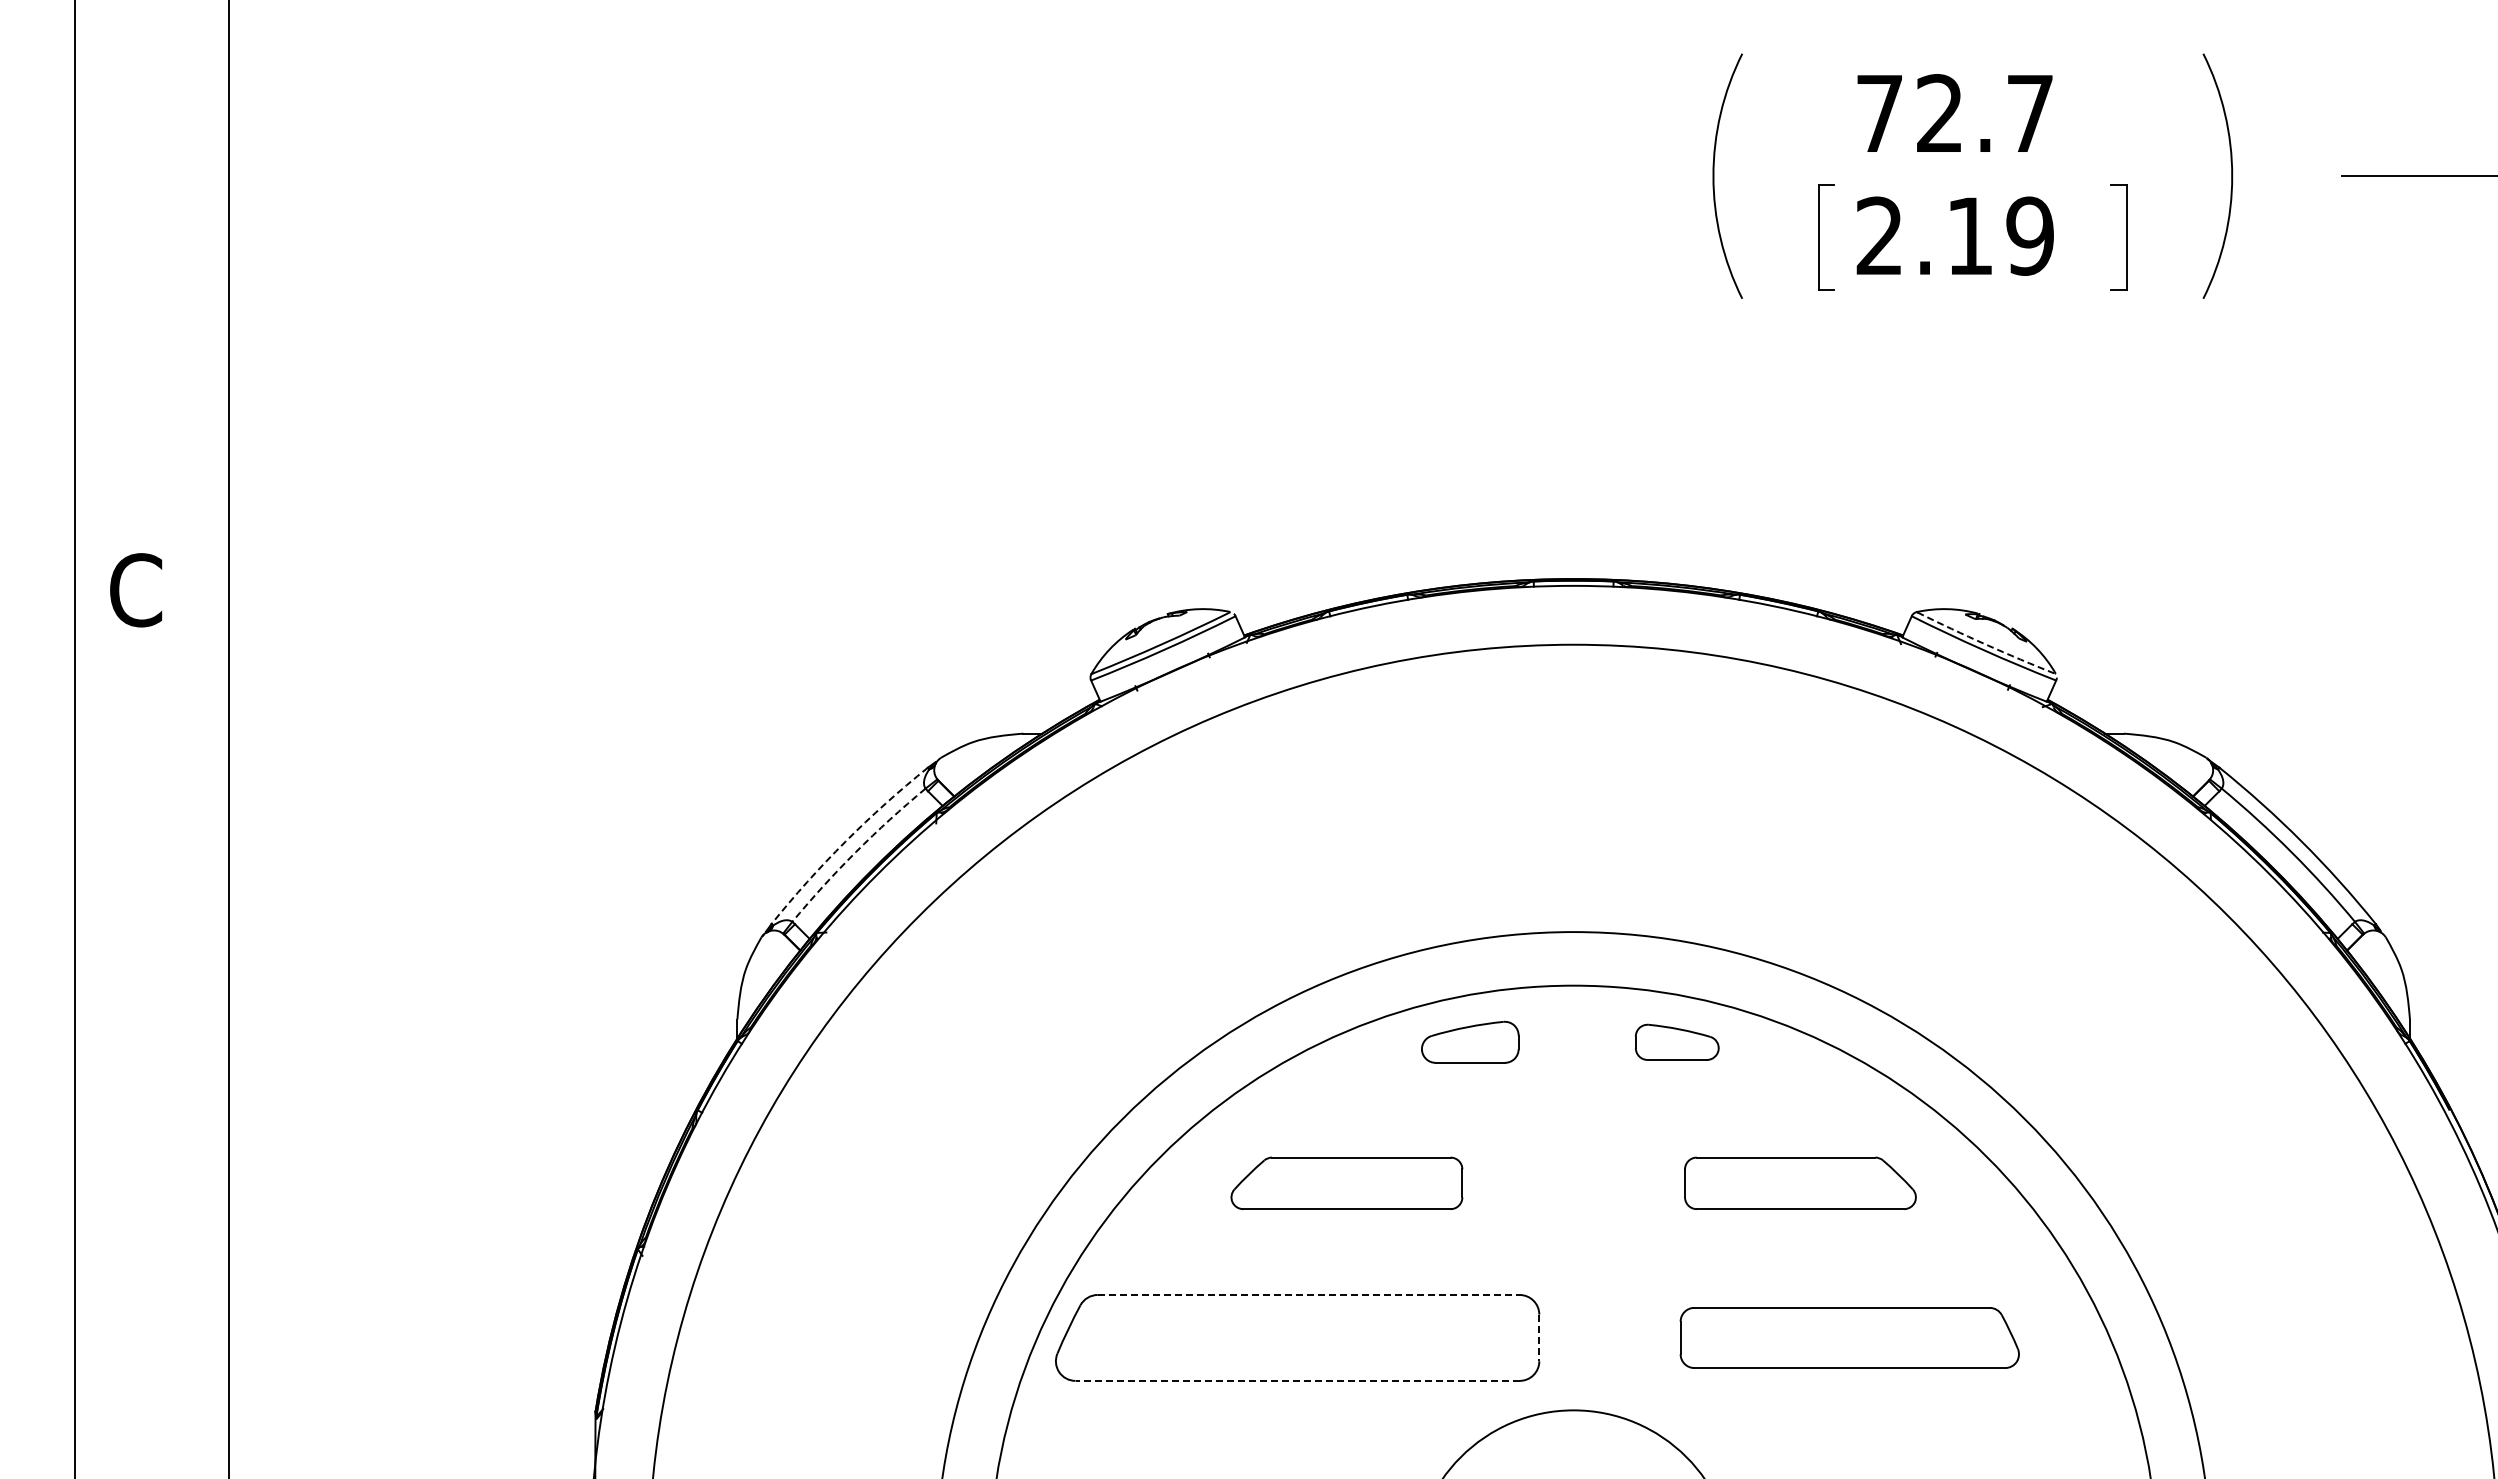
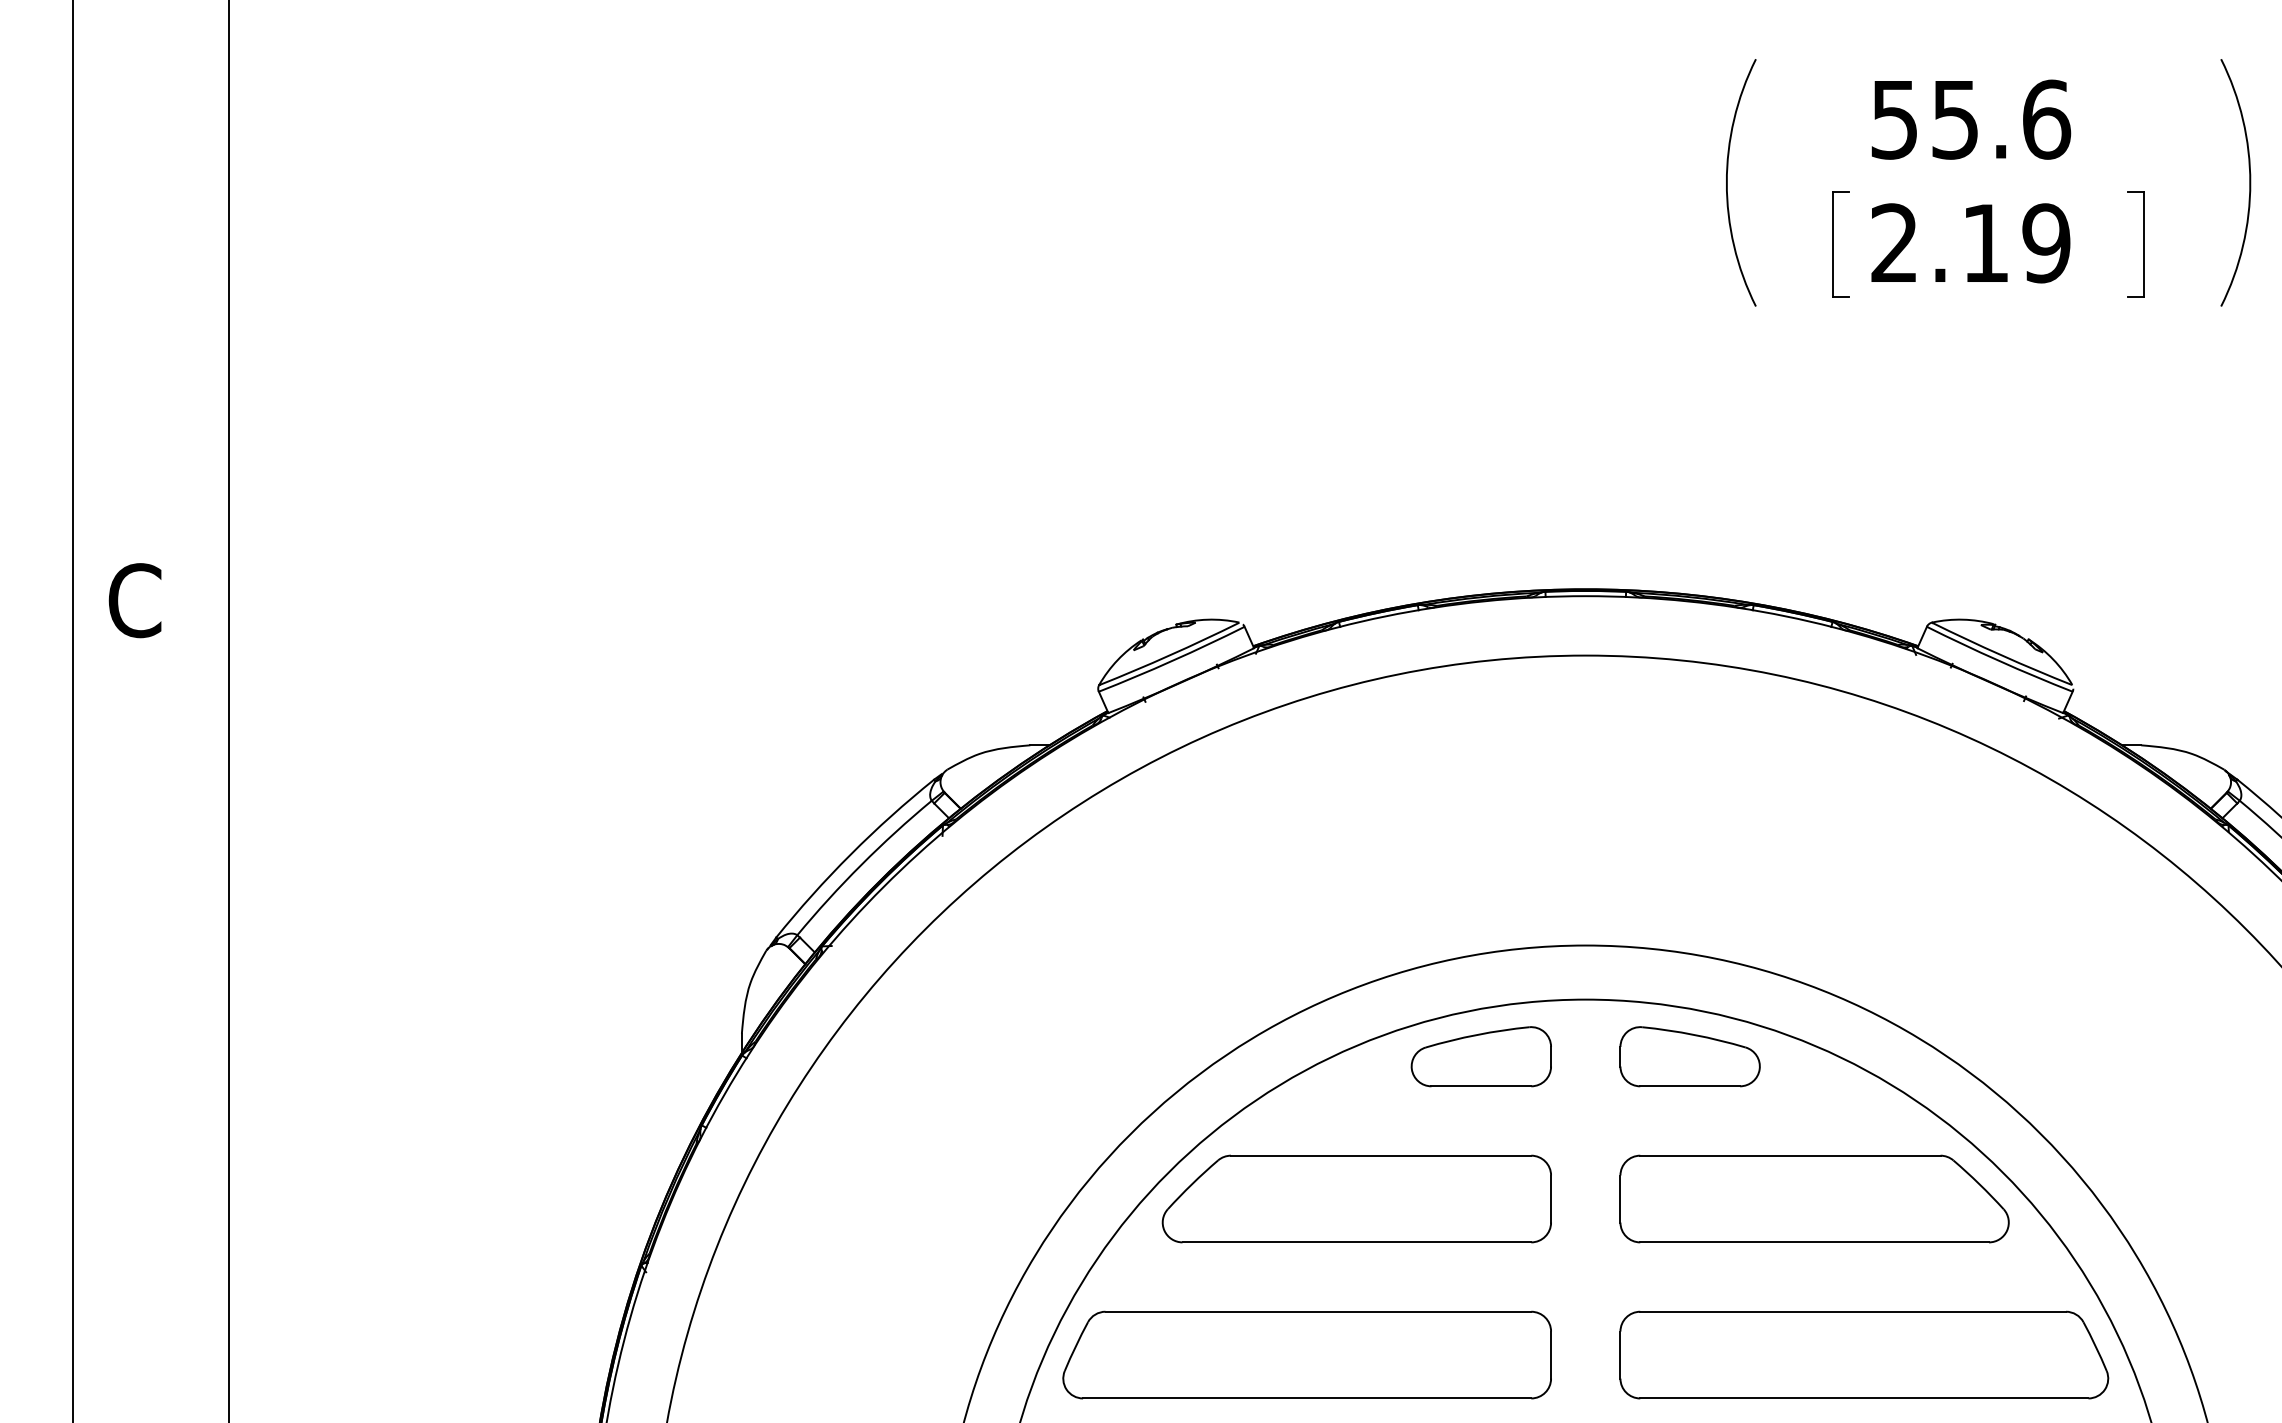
text: (1955, 113) -> (1971, 119), 72.7 -> 55.6
arc: (1985, 644) -> (2001, 655), dashed -> solid
arc: (845, 841) -> (850, 854), dashed -> solid
arc: (855, 852) -> (861, 865), dashed -> solid
part: (1470, 1042) -> (1481, 1056), size x1.43
part: (1677, 1042) -> (1690, 1056), size x1.67
part: (1346, 1183) -> (1356, 1199), size x1.67
part: (1800, 1183) -> (1814, 1199), size x1.67
line: (1308, 1294) -> (1318, 1311), dashed -> solid
part: (1849, 1337) -> (1864, 1354), size x1.43
line: (1539, 1338) -> (1551, 1355), dashed -> solid
line: (1297, 1380) -> (1307, 1398), dashed -> solid

